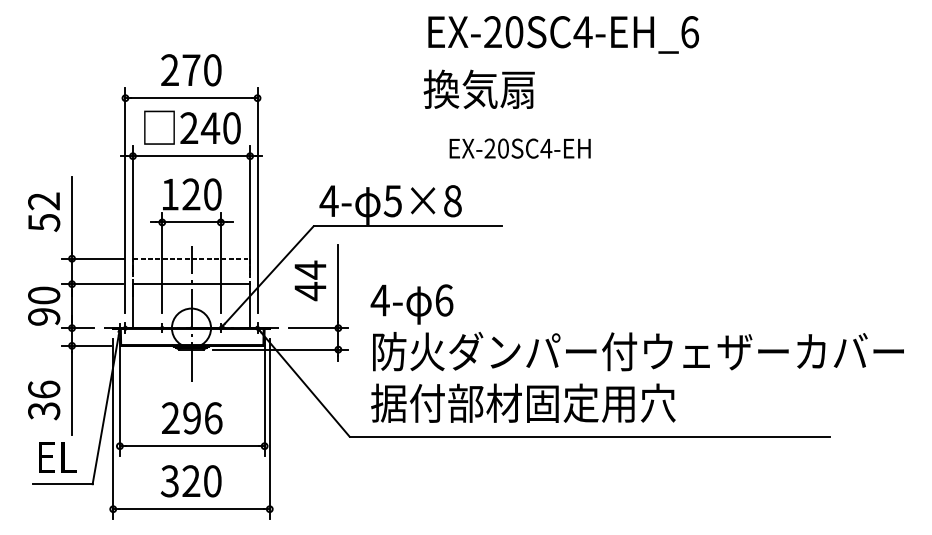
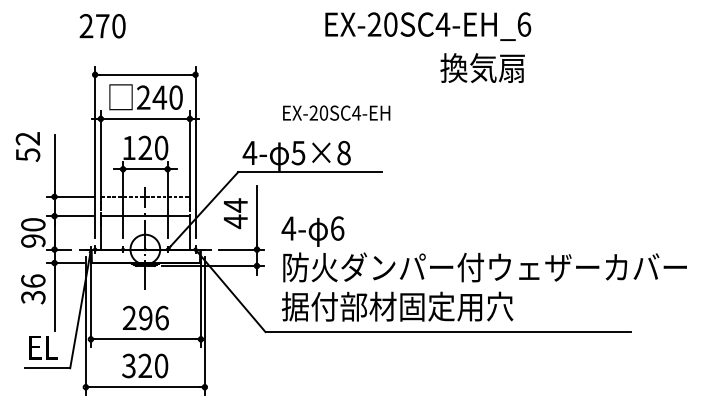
text: (191, 70) -> (102, 26), moved
text: (478, 89) -> (482, 68), moved
text: (519, 148) -> (336, 113), moved
text: (44, 211) -> (28, 146), moved
text: (44, 400) -> (33, 289), moved

